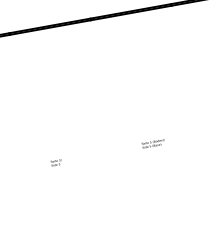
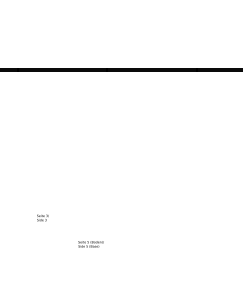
text: (153, 144) -> (90, 244), moved

